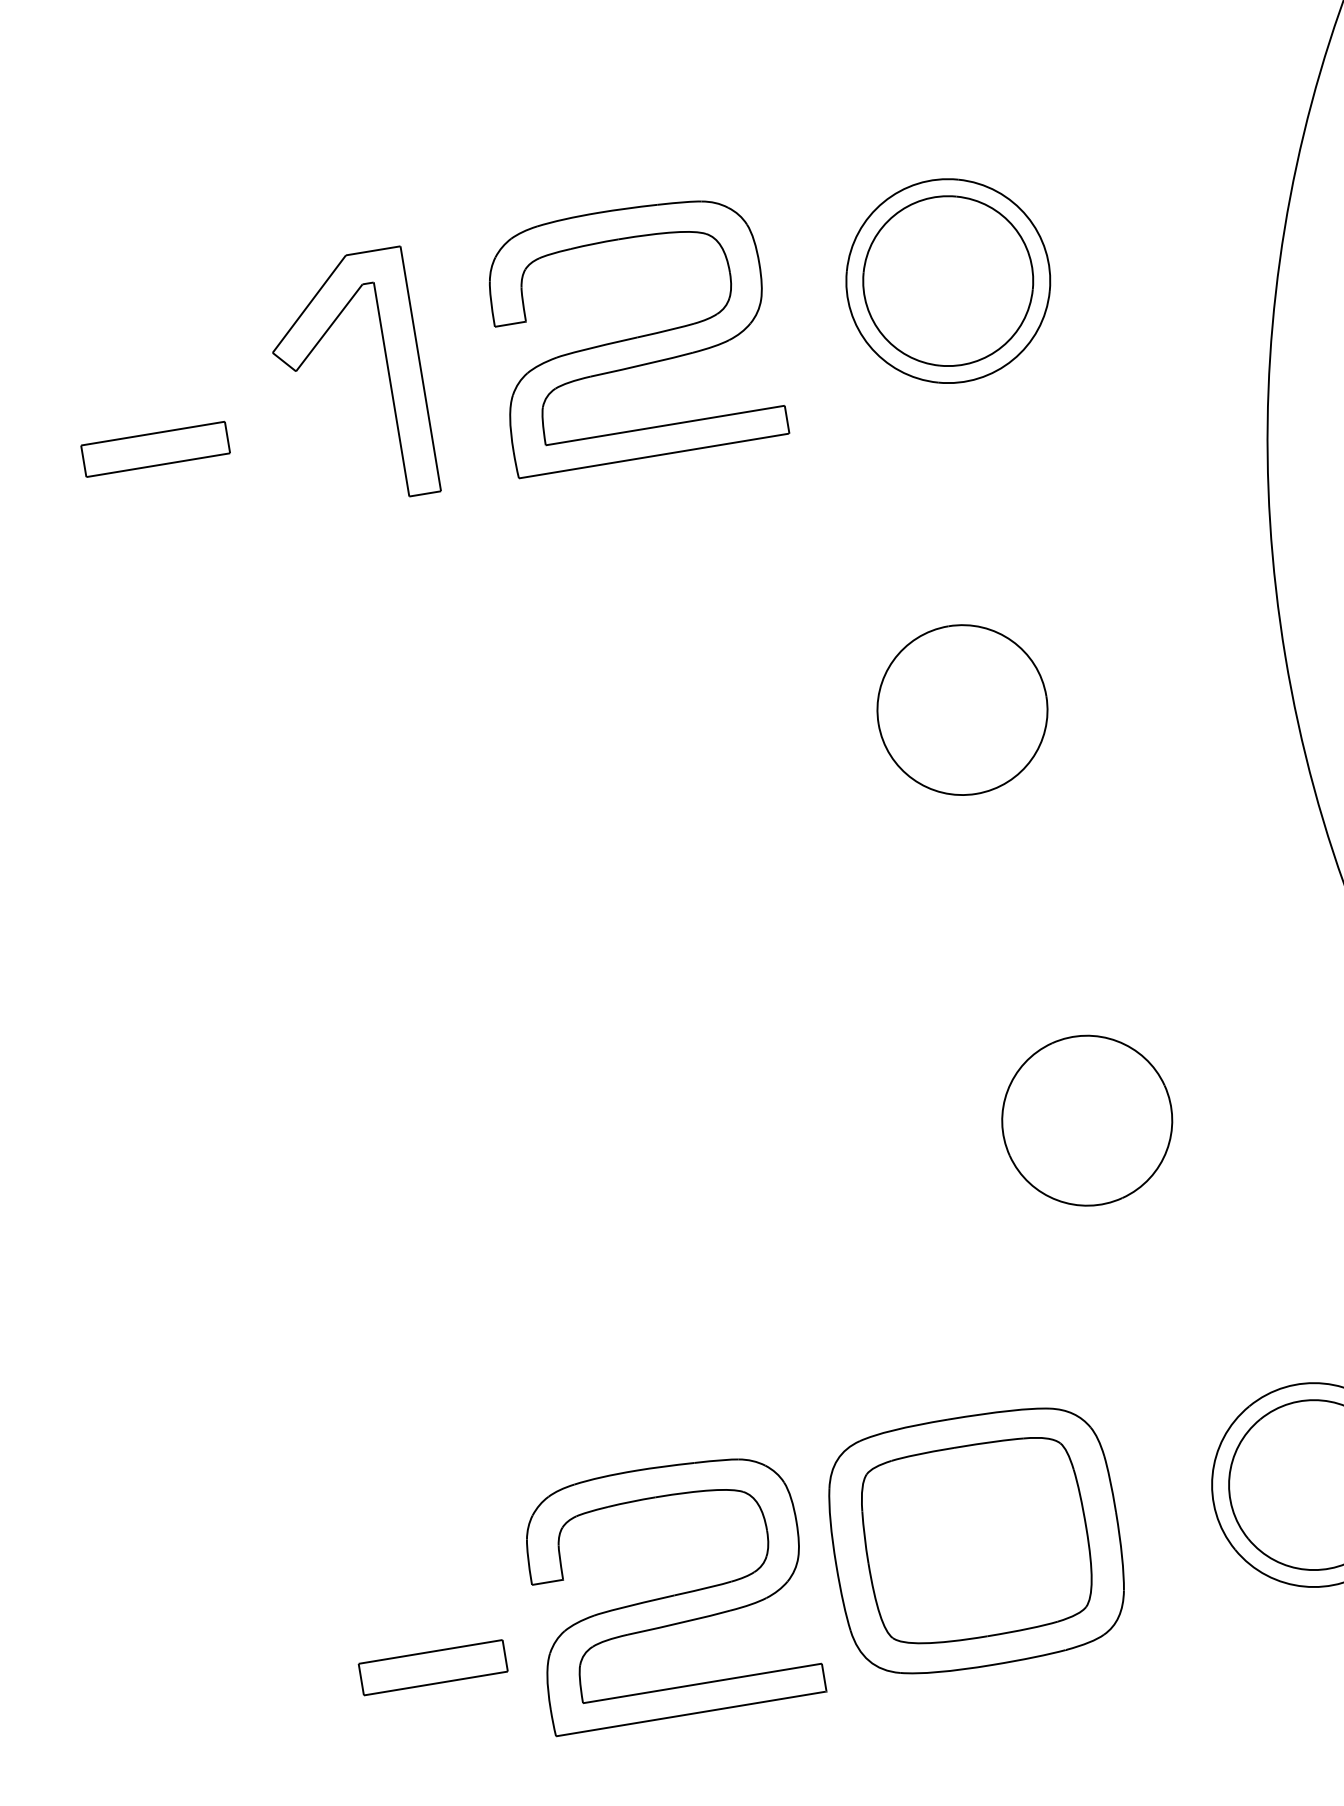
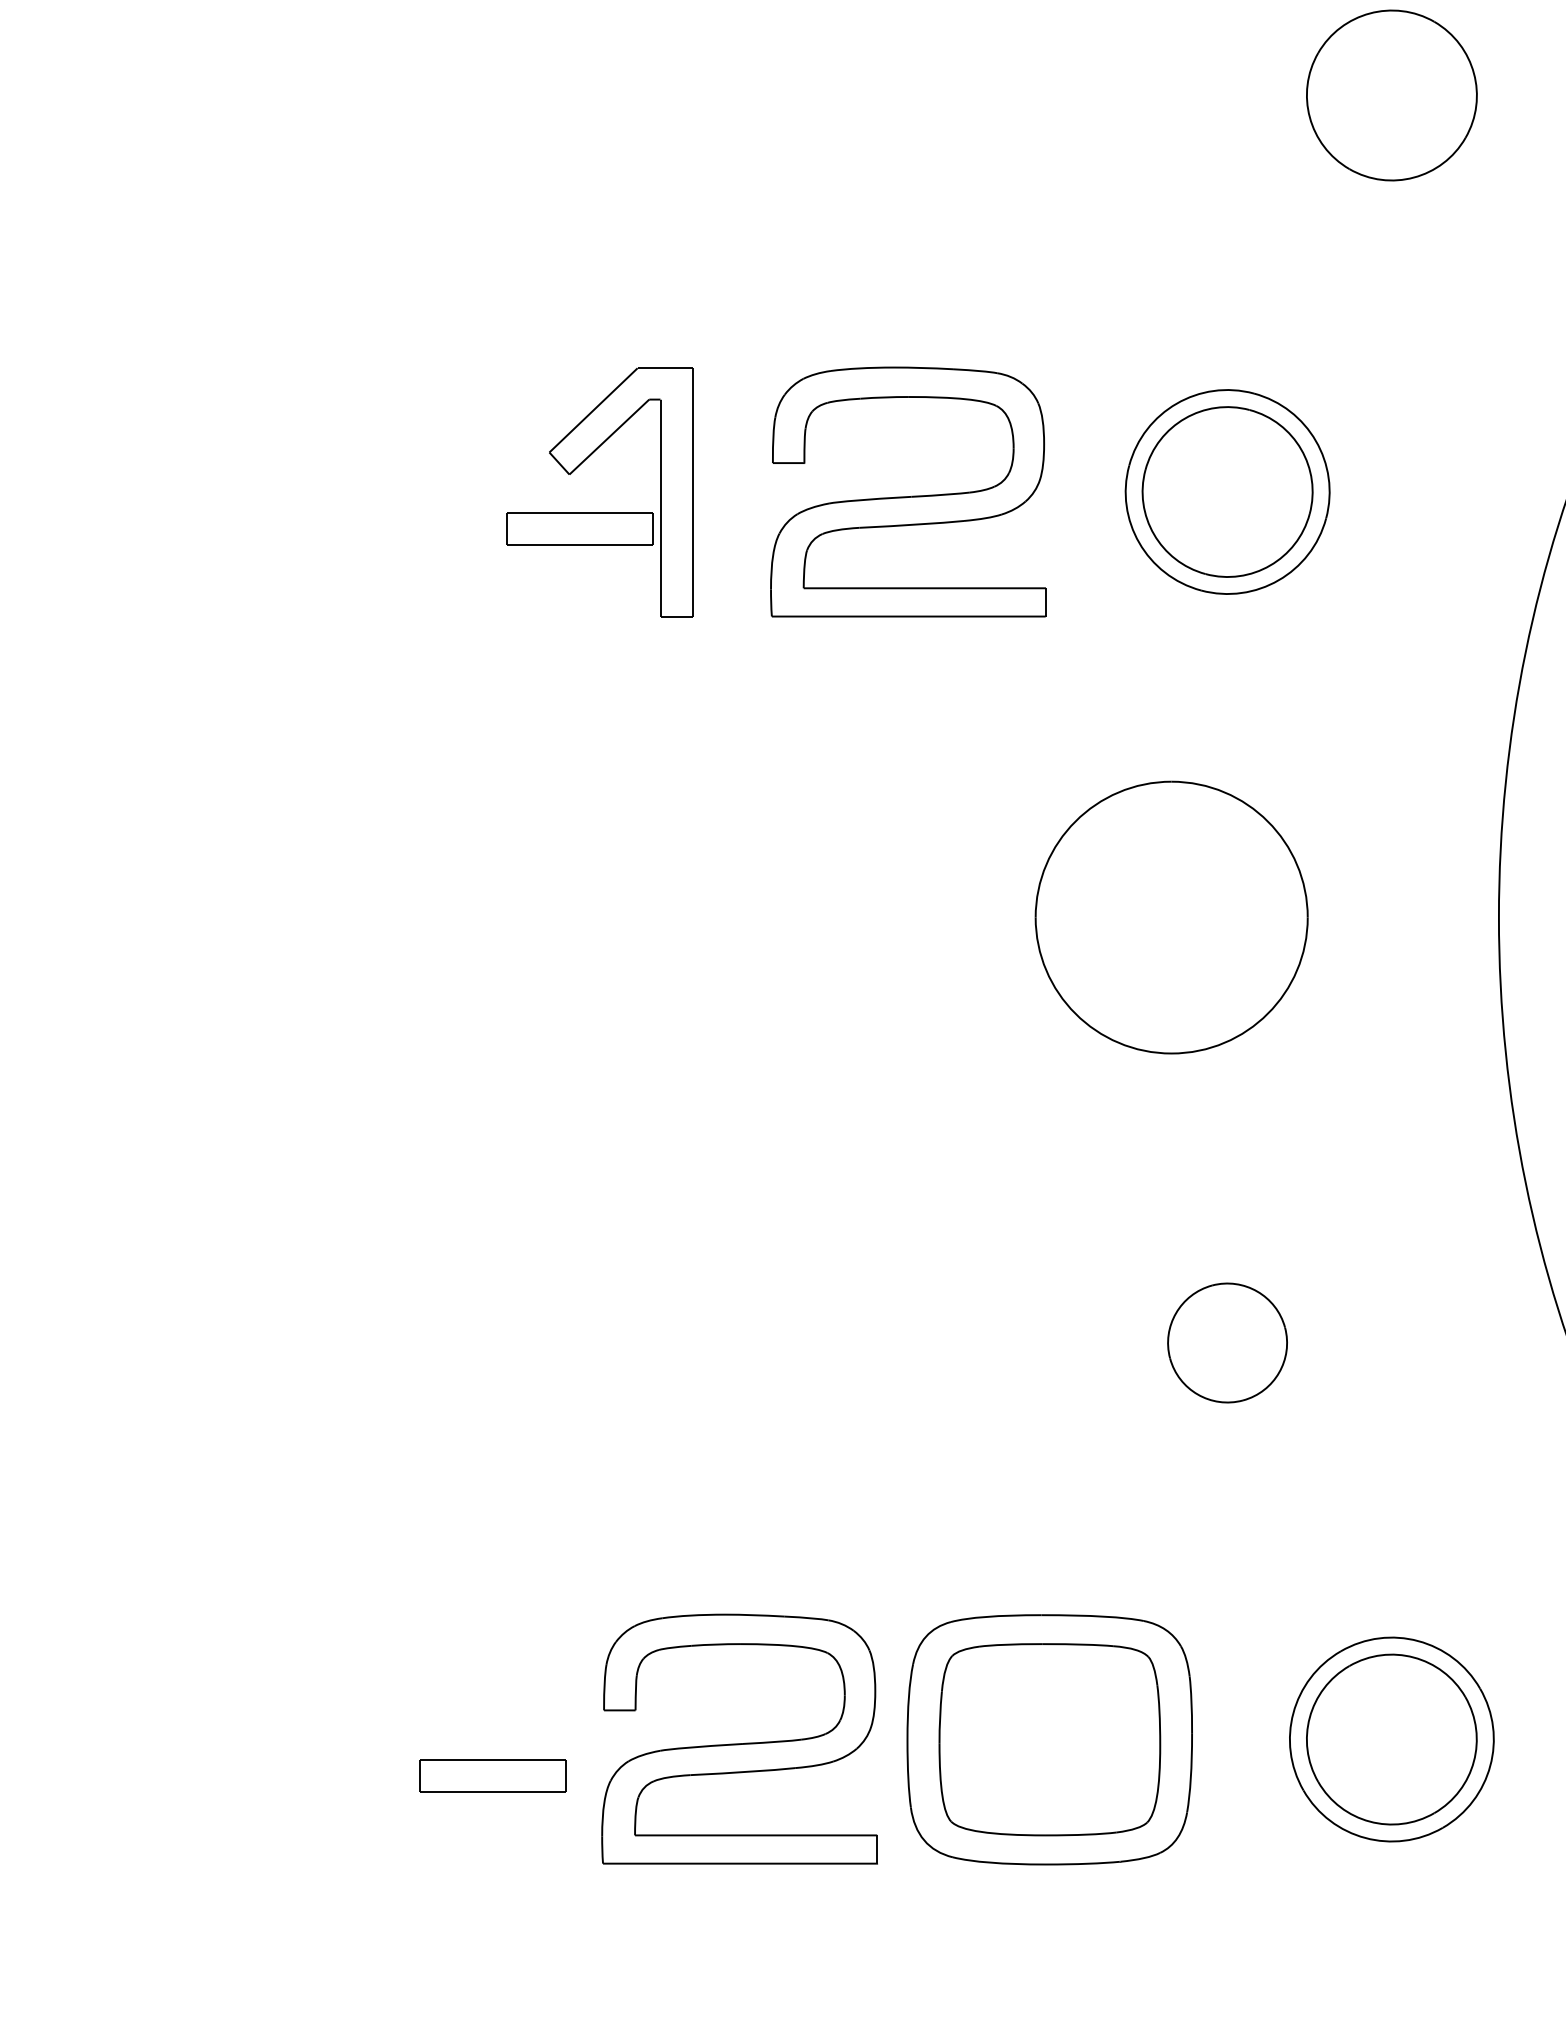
part: (154, 449) -> (579, 528), moved
part: (962, 710) -> (1171, 917), size x1.6
part: (1087, 1120) -> (1227, 1342), size x0.7

